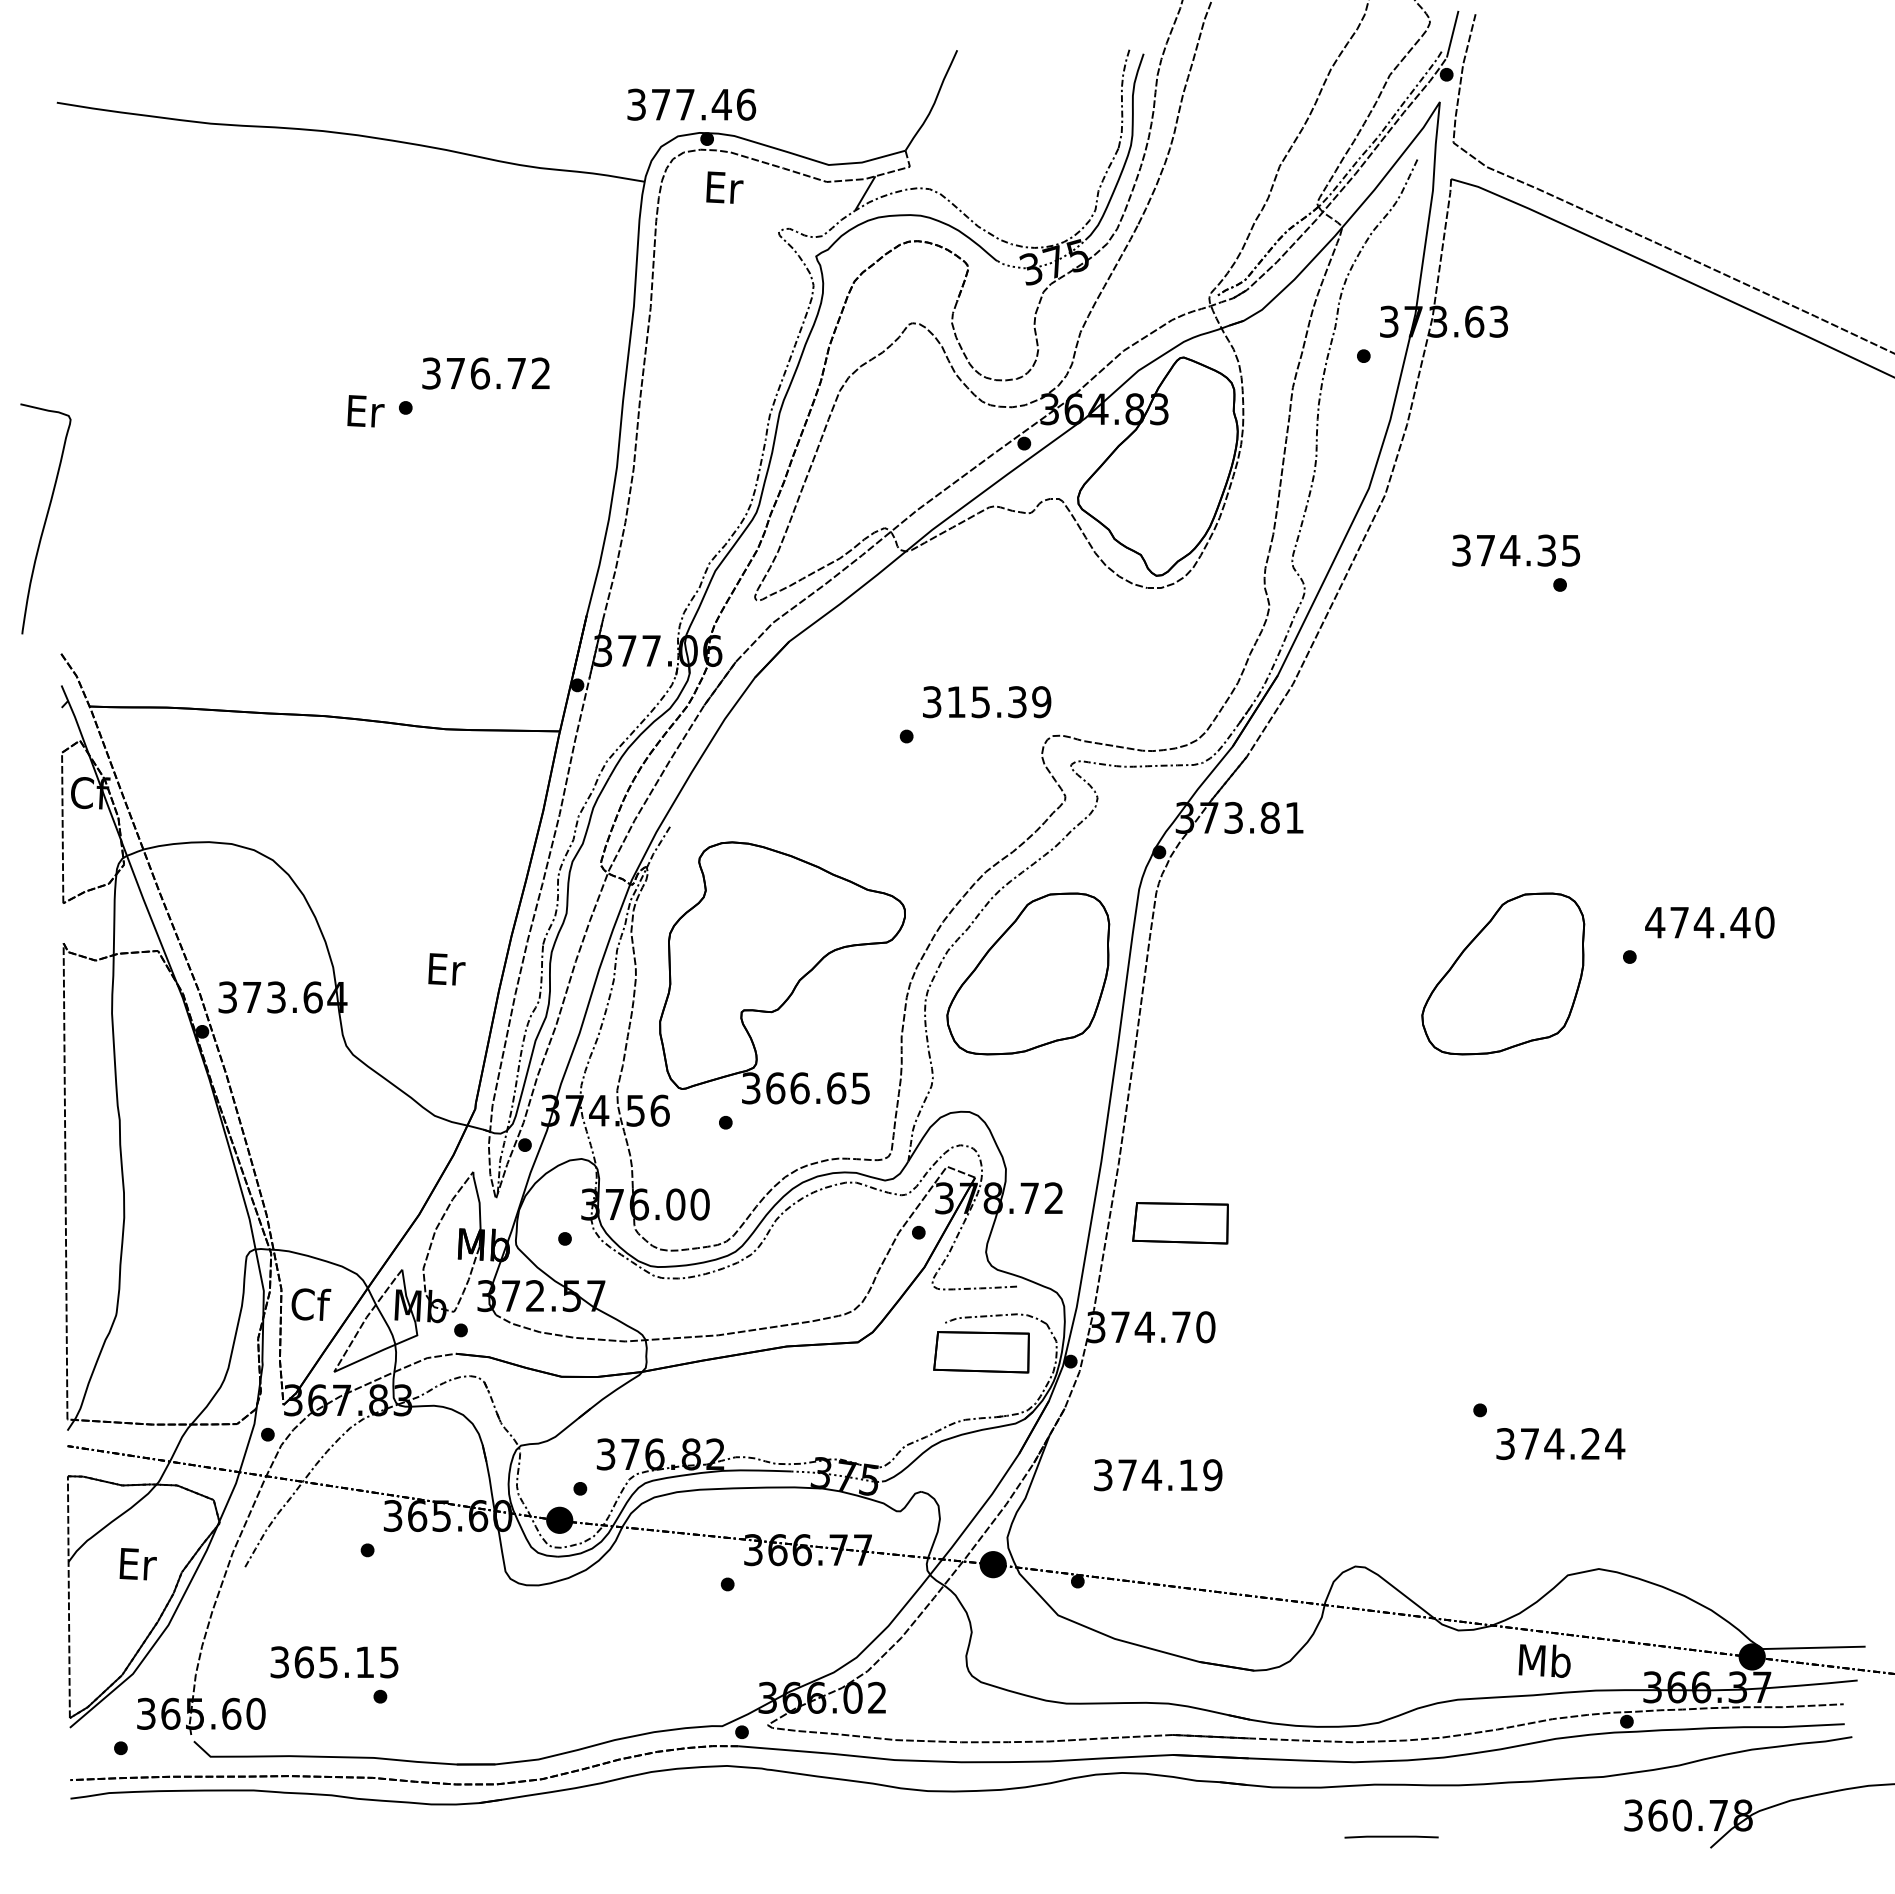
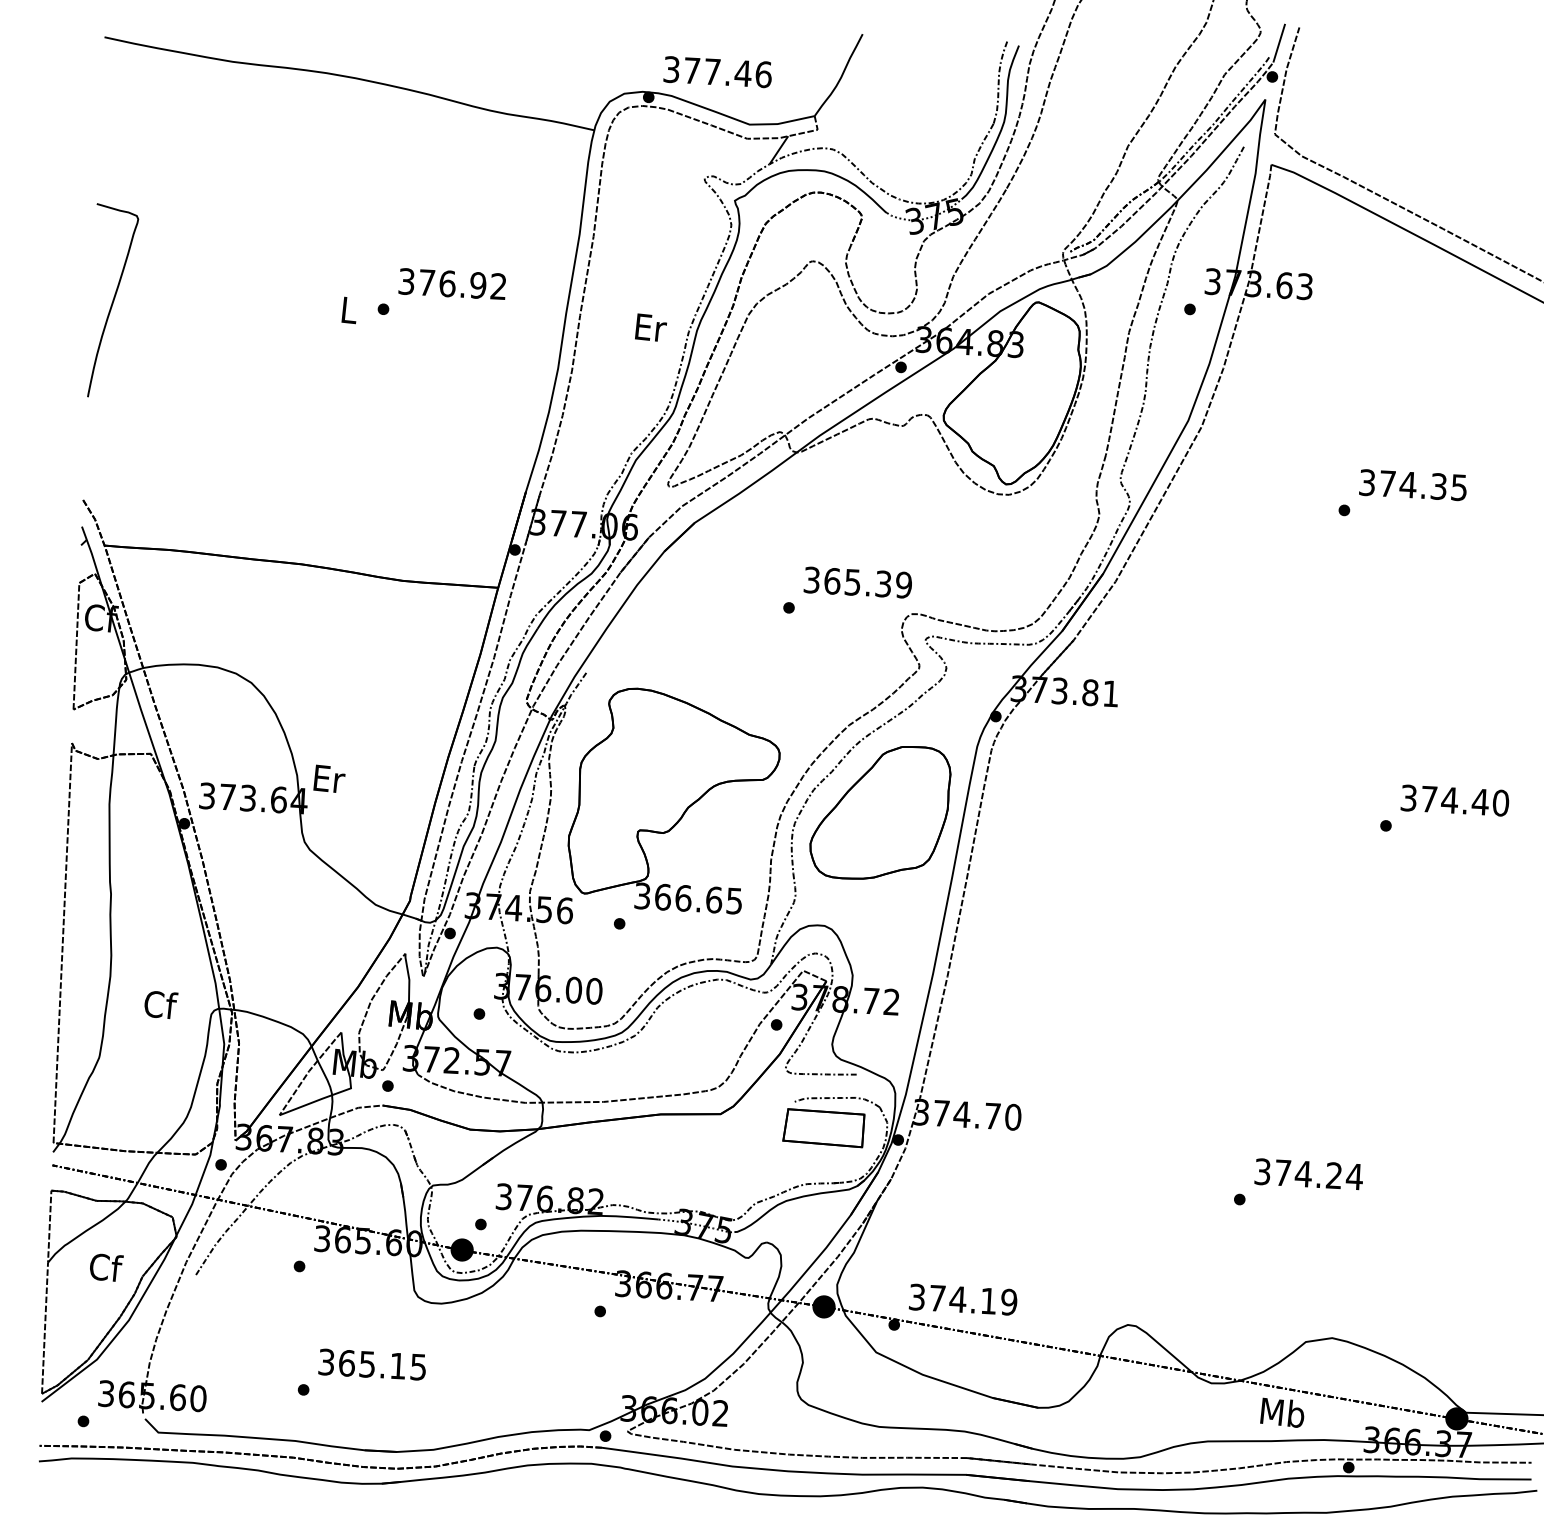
text: (691, 104) -> (717, 71), moved
text: (724, 187) -> (650, 327), moved
text: (516, 373) -> (478, 285), 376.72 -> 376.92
text: (365, 411) -> (349, 310), Er -> L
curve: (45, 518) -> (112, 301), moved
text: (1516, 550) -> (1413, 485), moved
text: (956, 702) -> (832, 581), 315.39 -> 365.39
text: (1655, 922) -> (1409, 798), 474.40 -> 374.40
text: (446, 969) -> (329, 779), moved
part: (1503, 973) -> (1279, 833), removed
part: (1180, 1223) -> (996, 1029), removed
text: (311, 1304) -> (161, 1004), moved
text: (1560, 1443) -> (1308, 1173), moved
text: (1158, 1475) -> (963, 1300), moved
text: (138, 1564) -> (106, 1267), Er -> Cf
text: (334, 1662) -> (372, 1364), moved

